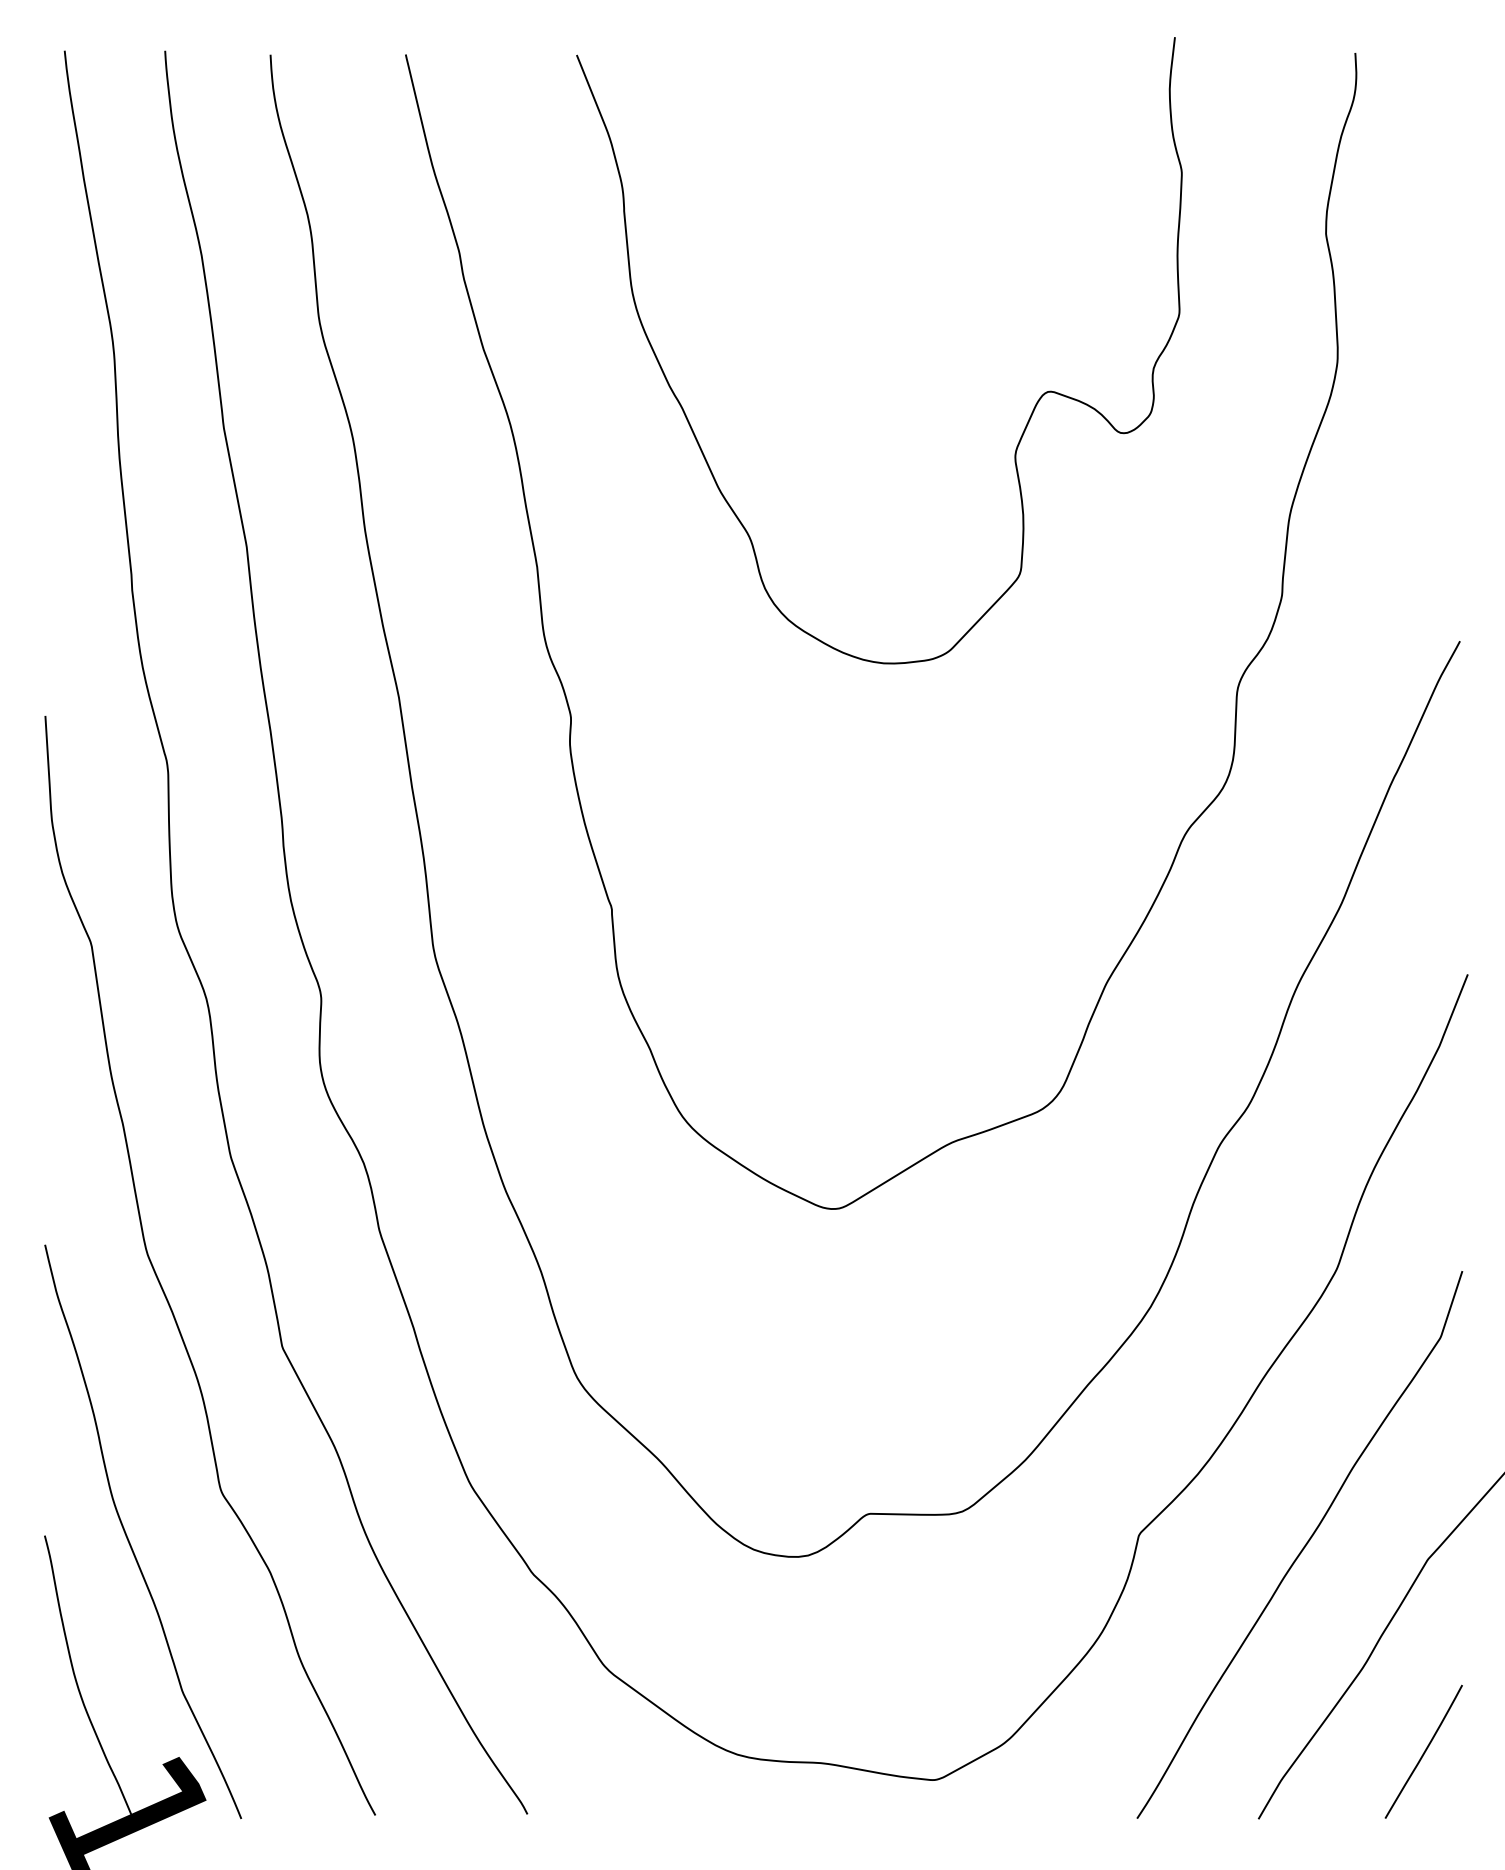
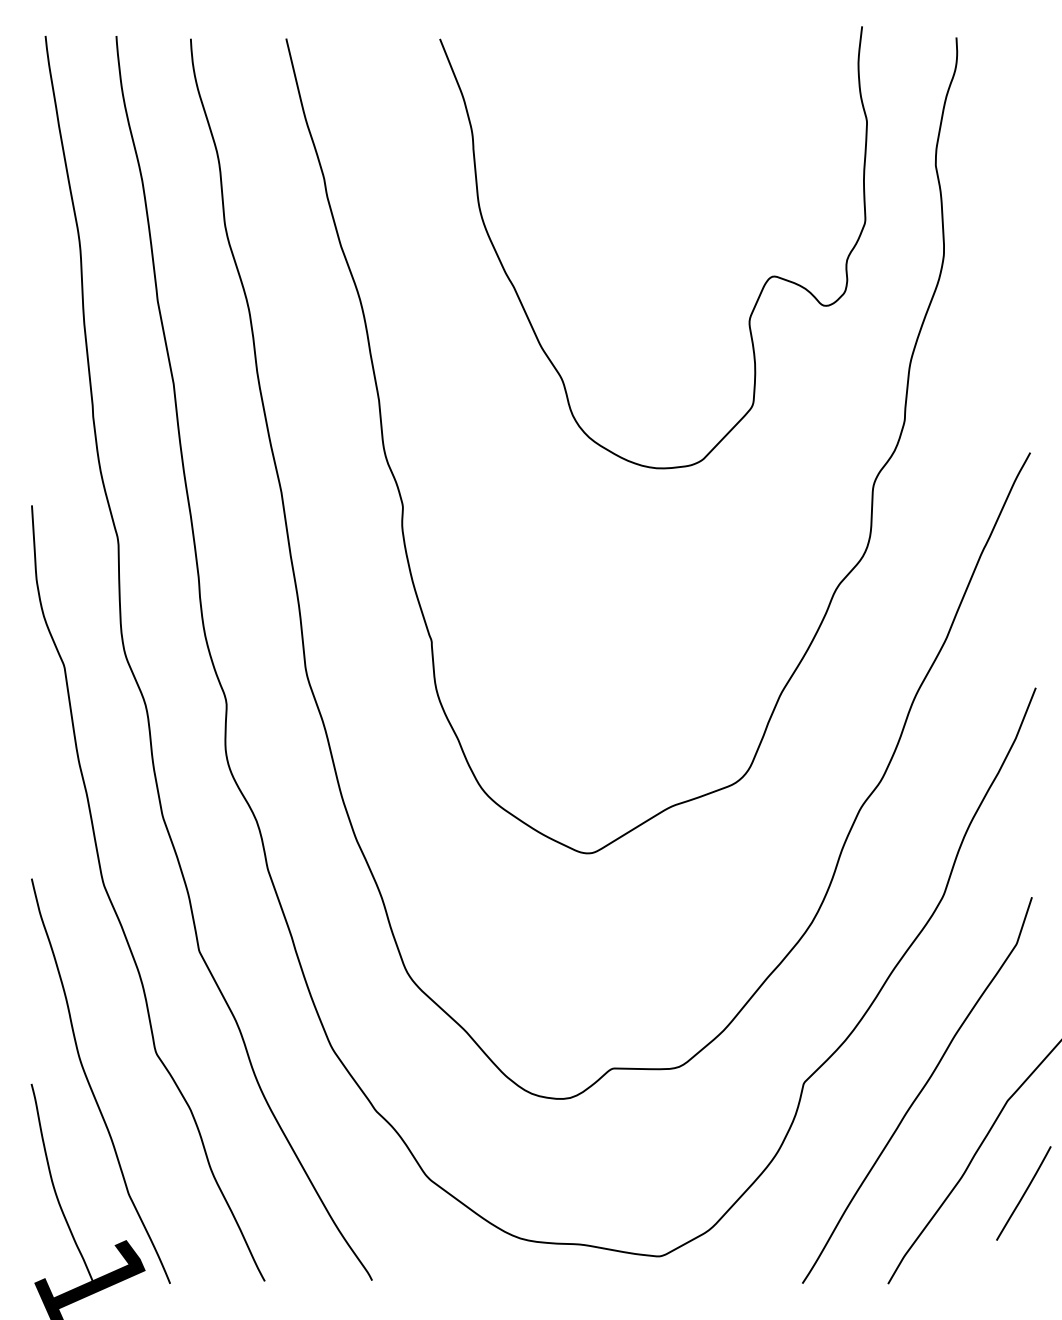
curve: (1028, 418) -> (758, 295), moved
curve: (1423, 1751) -> (1023, 1193), moved

